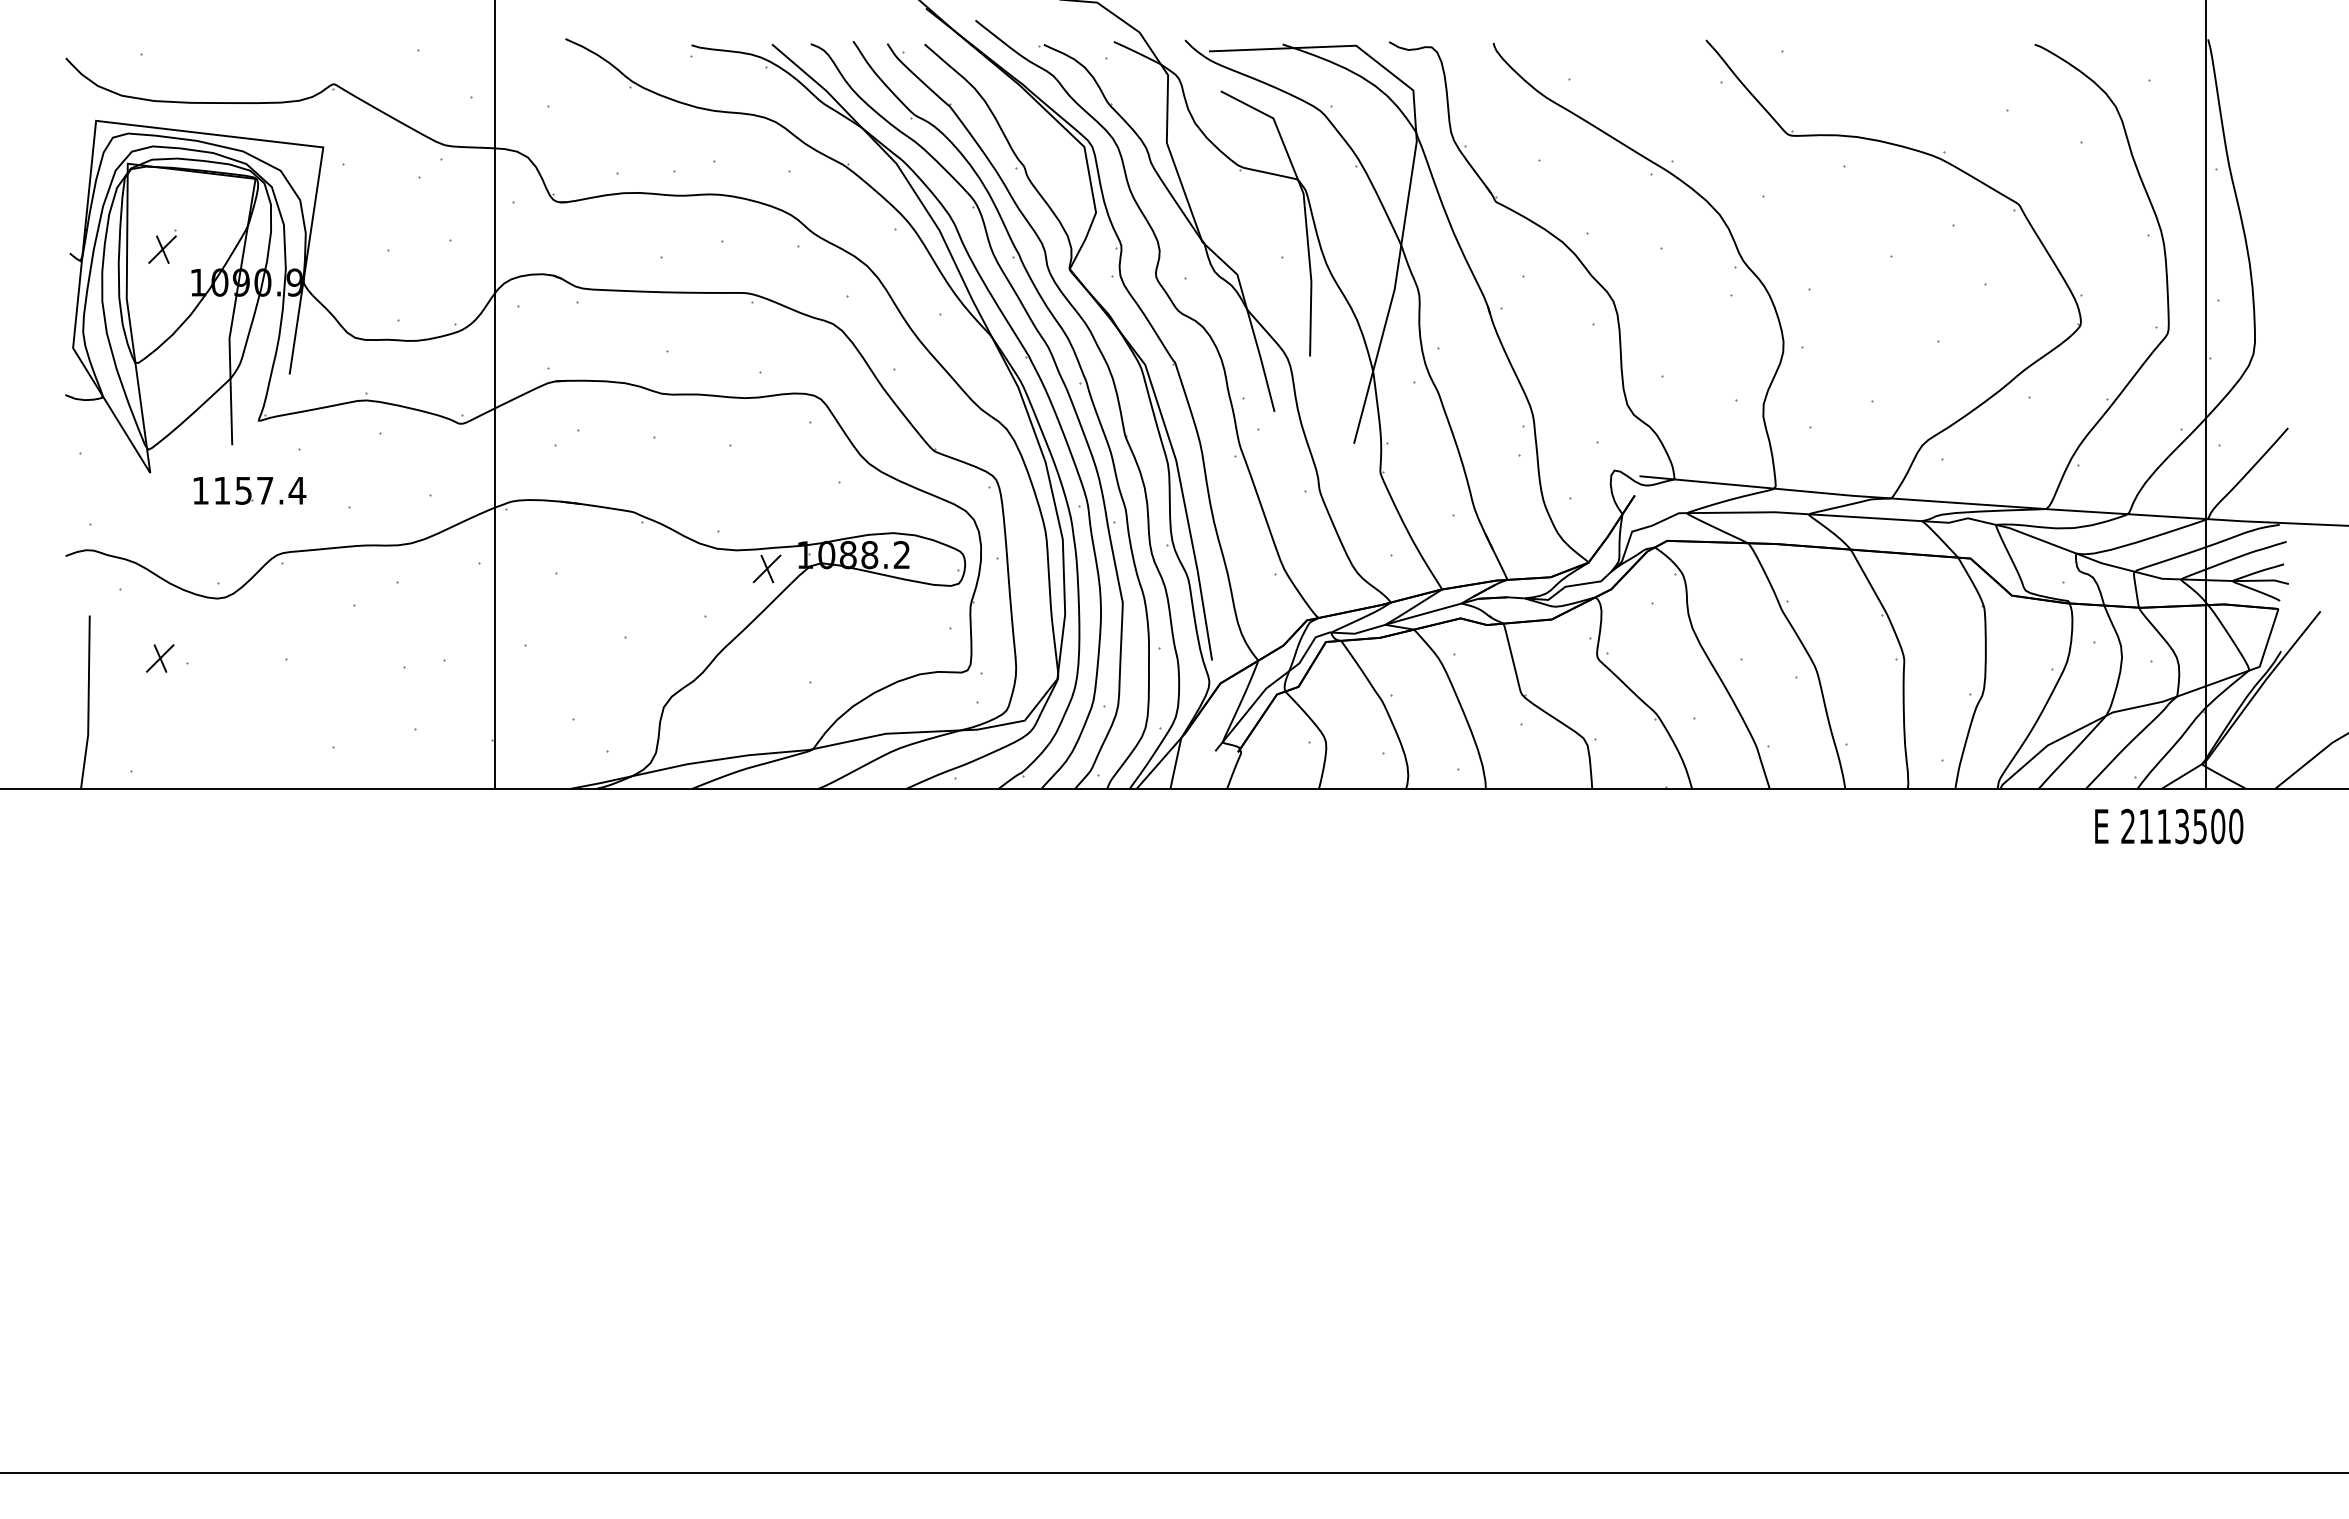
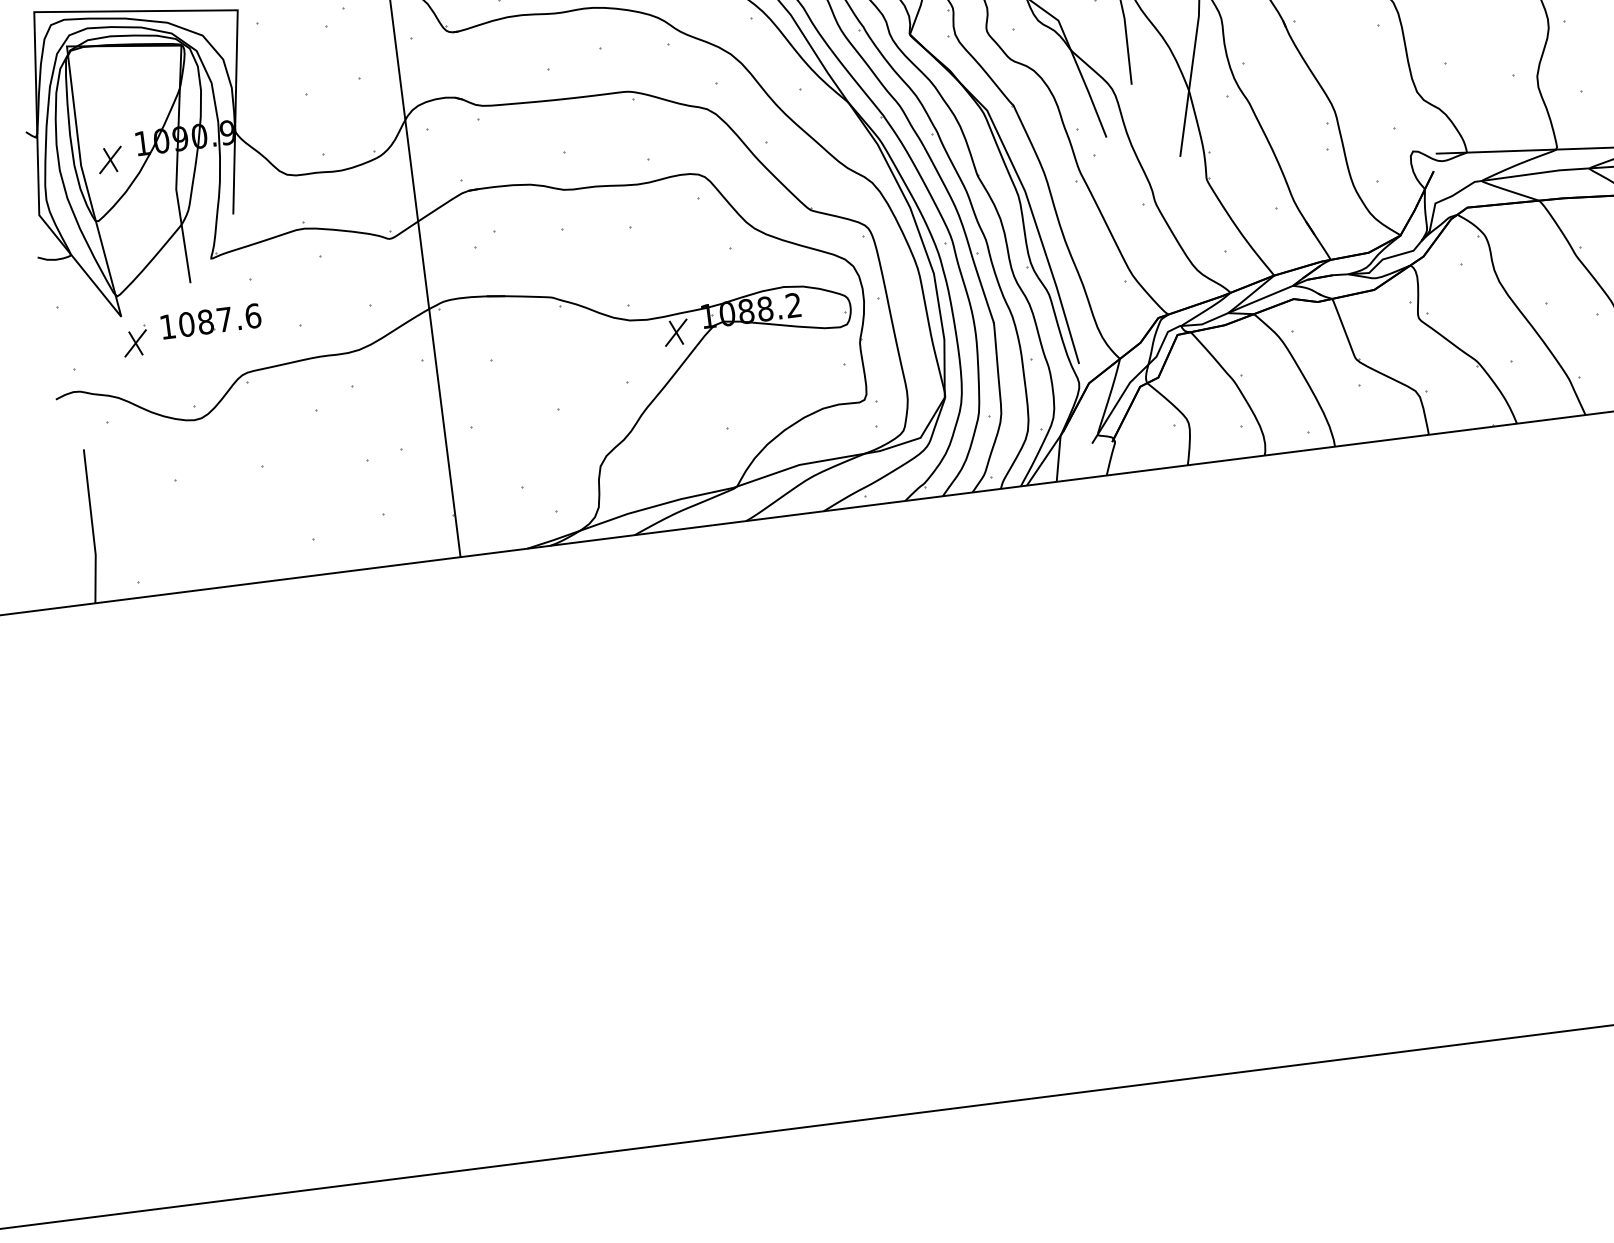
part: (162, 246) -> (135, 340), moved
text: (259, 490) -> (219, 320), 1157.4 -> 1087.6
part: (159, 658) -> (109, 160), moved

